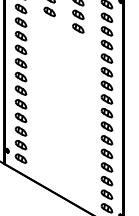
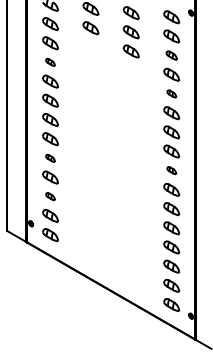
part: (106, 31) -> (171, 55), size x0.7
part: (21, 36) -> (50, 62), size x0.6
part: (106, 58) -> (171, 93), size x0.6
part: (21, 104) -> (50, 158), size x0.6
part: (106, 112) -> (171, 170), size x0.6
part: (21, 131) -> (50, 196), size x0.6

